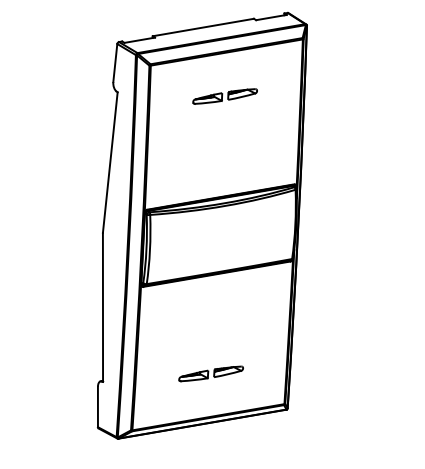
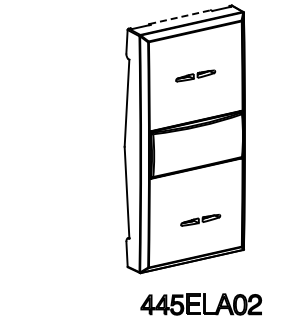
line: (203, 28) -> (180, 17), solid -> dashed
part: (224, 95) -> (195, 75), moved
part: (210, 374) -> (200, 220), moved

